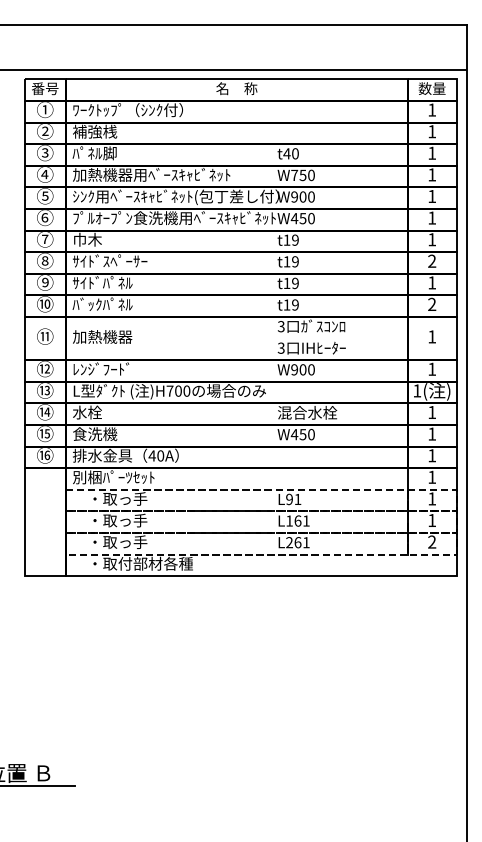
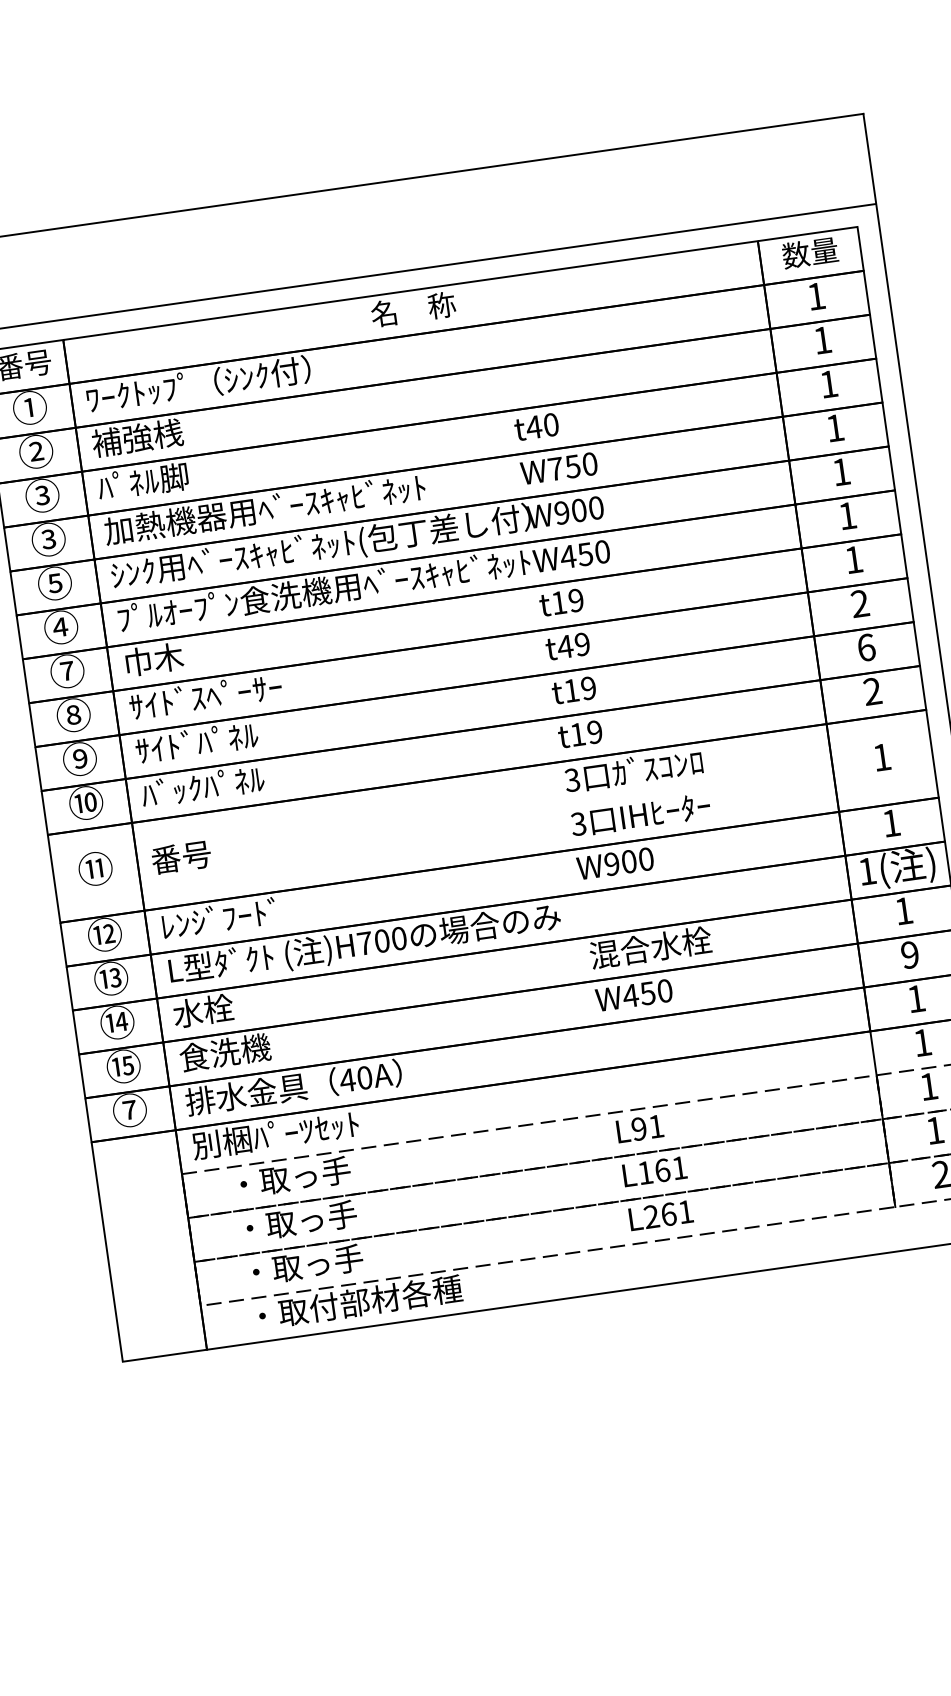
text: (44, 174) -> (47, 539), ④ -> ③
text: (44, 217) -> (59, 626), ⑥ -> ④
text: (286, 261) -> (564, 646), t19 -> t49
text: (432, 282) -> (867, 646), 1 -> 6
text: (102, 336) -> (211, 851), 加熱機器 -> 番号
text: (432, 433) -> (910, 953), 1 -> 9
text: (45, 455) -> (130, 1110), ⑯ -> ⑦

